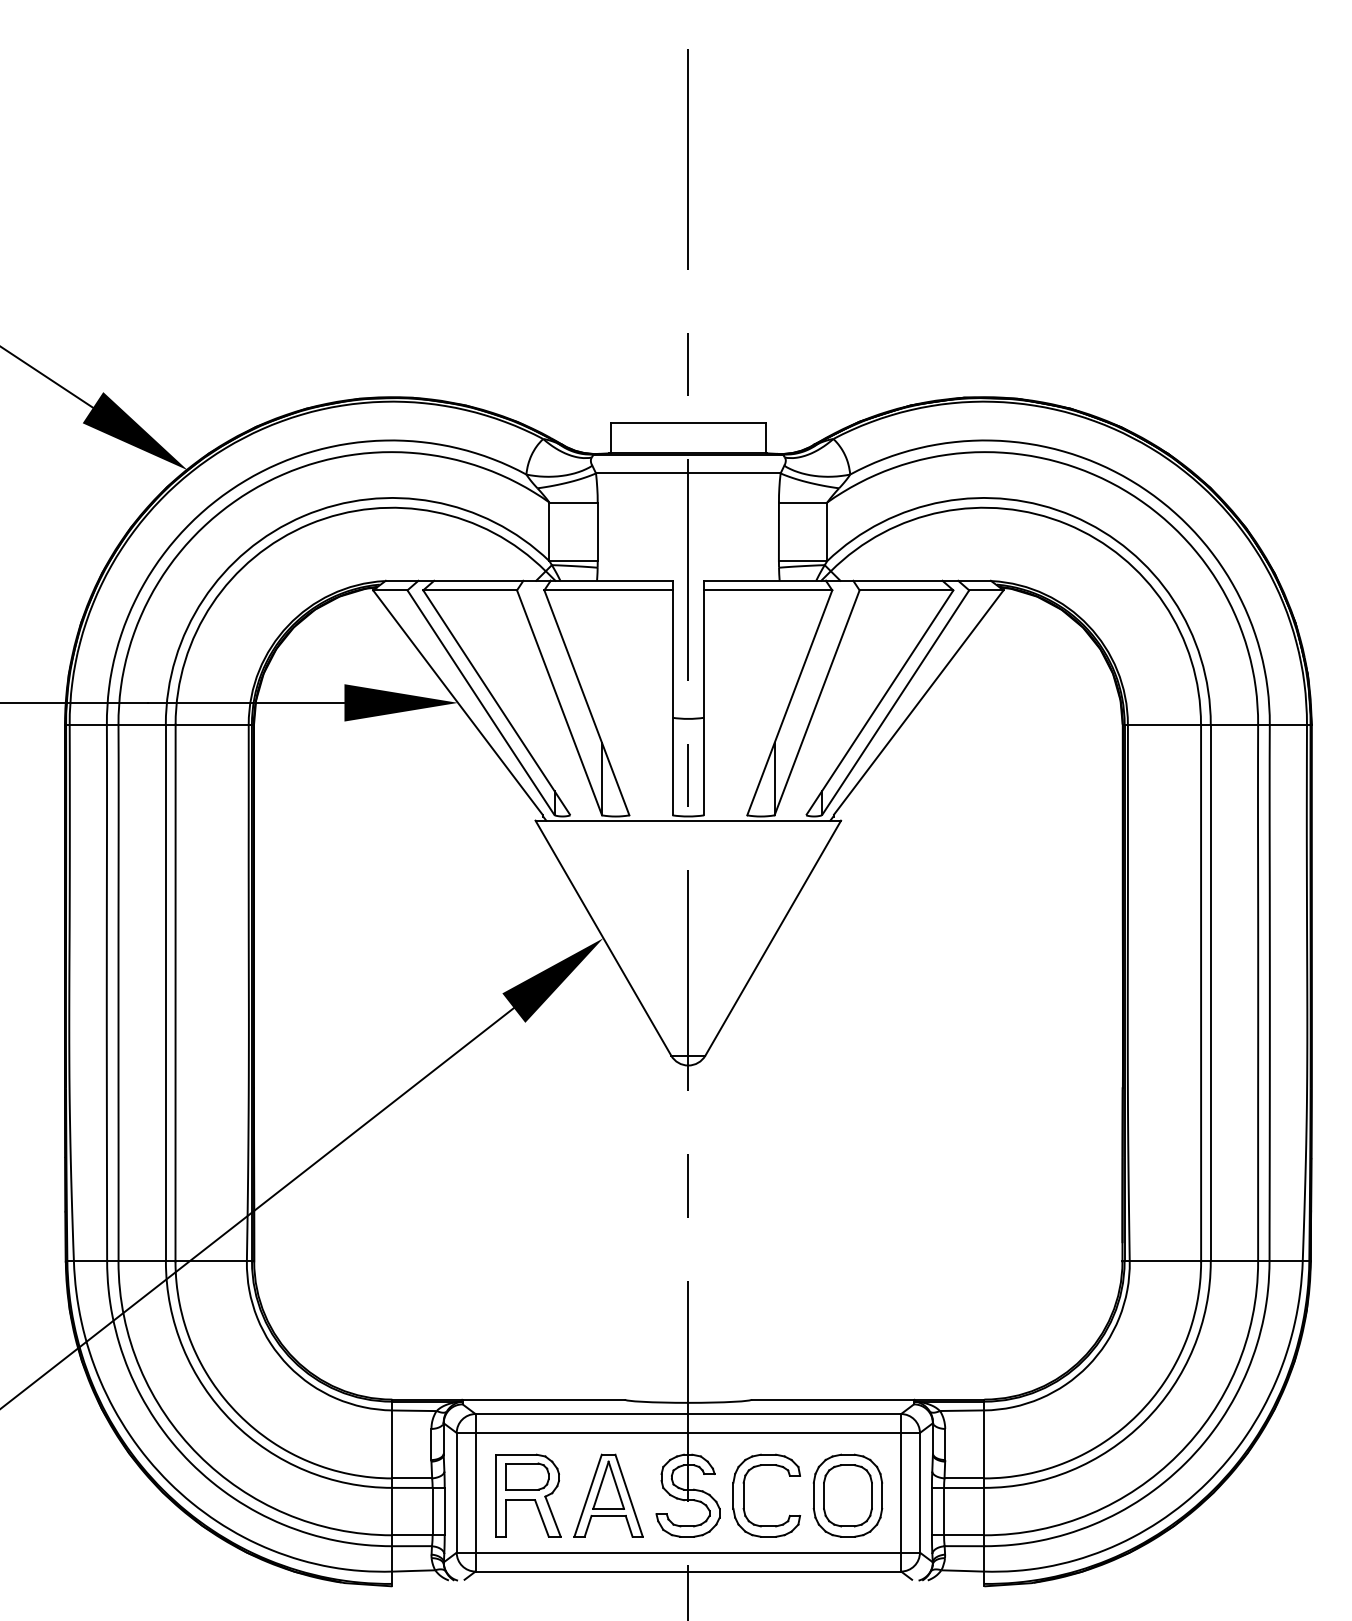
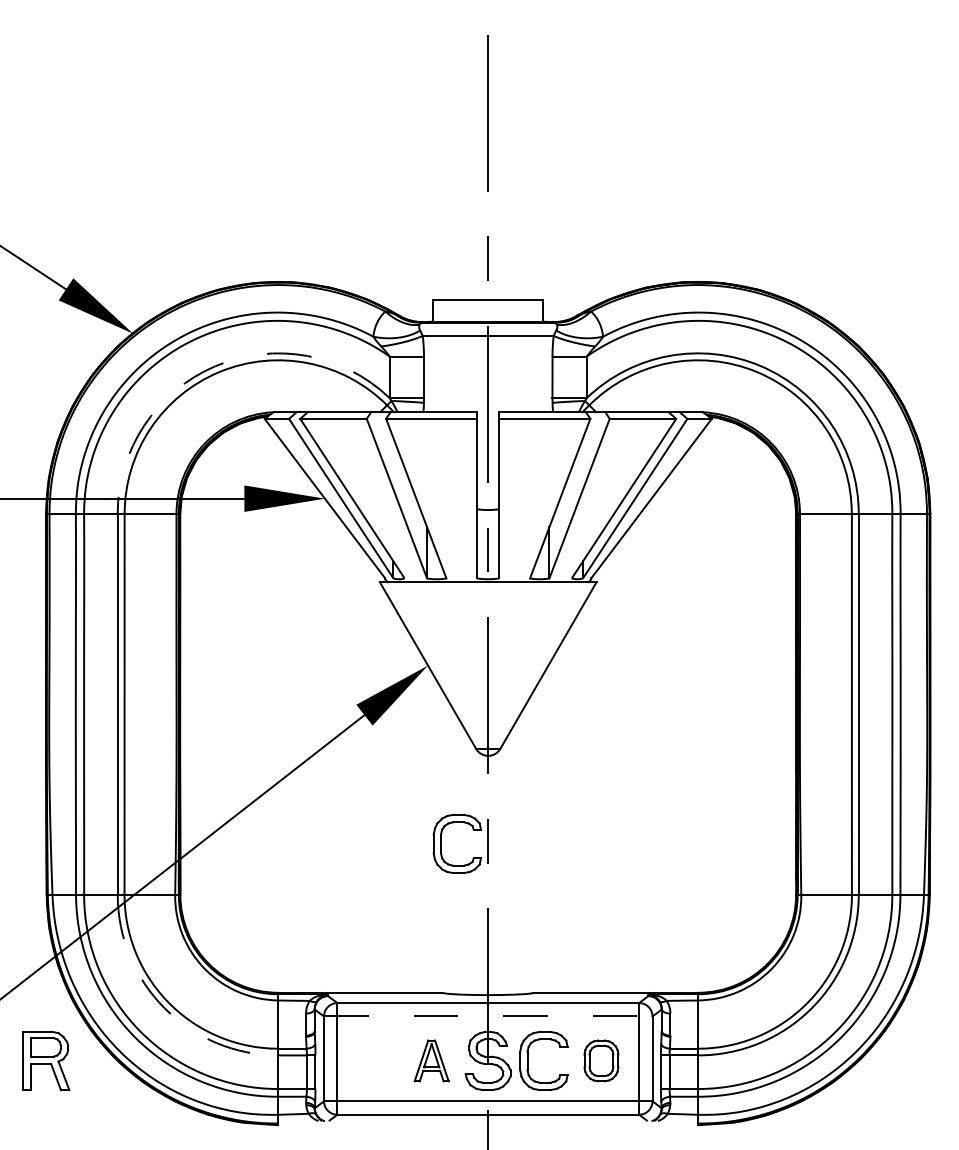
arc: (303, 516) -> (215, 366), solid -> dashed
part: (622, 1189) -> (441, 843), added
arc: (232, 1421) -> (164, 1008), solid -> dashed
line: (688, 1432) -> (488, 1016), solid -> dashed
part: (528, 1495) -> (46, 1060), moved
part: (608, 1495) -> (431, 1060), size x0.7
part: (847, 1495) -> (601, 1060), size x0.7

